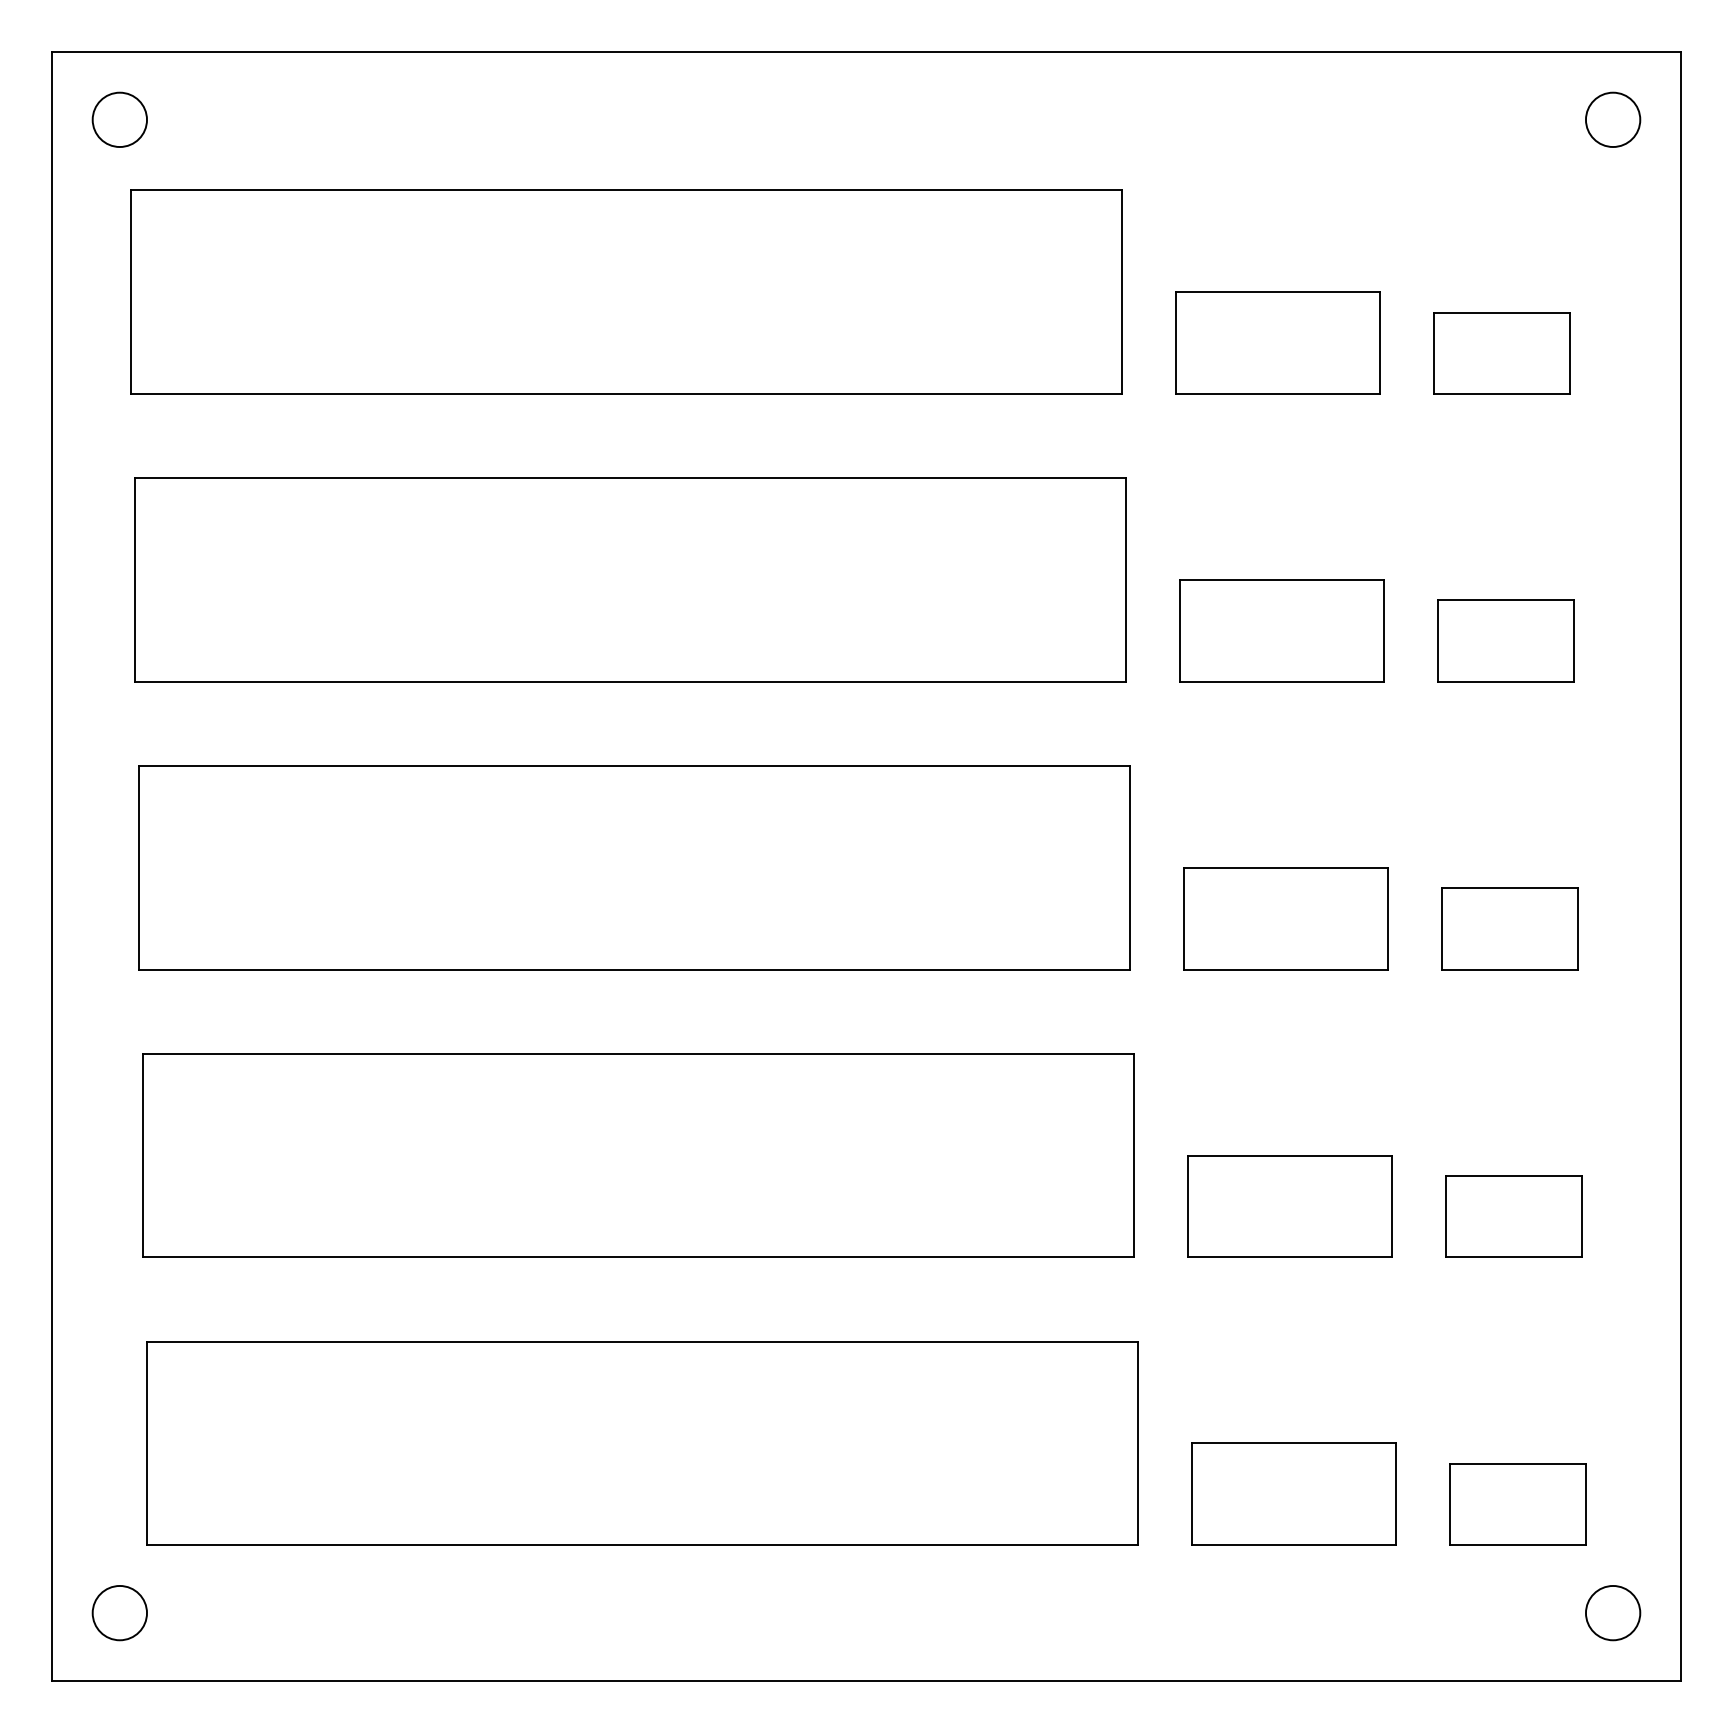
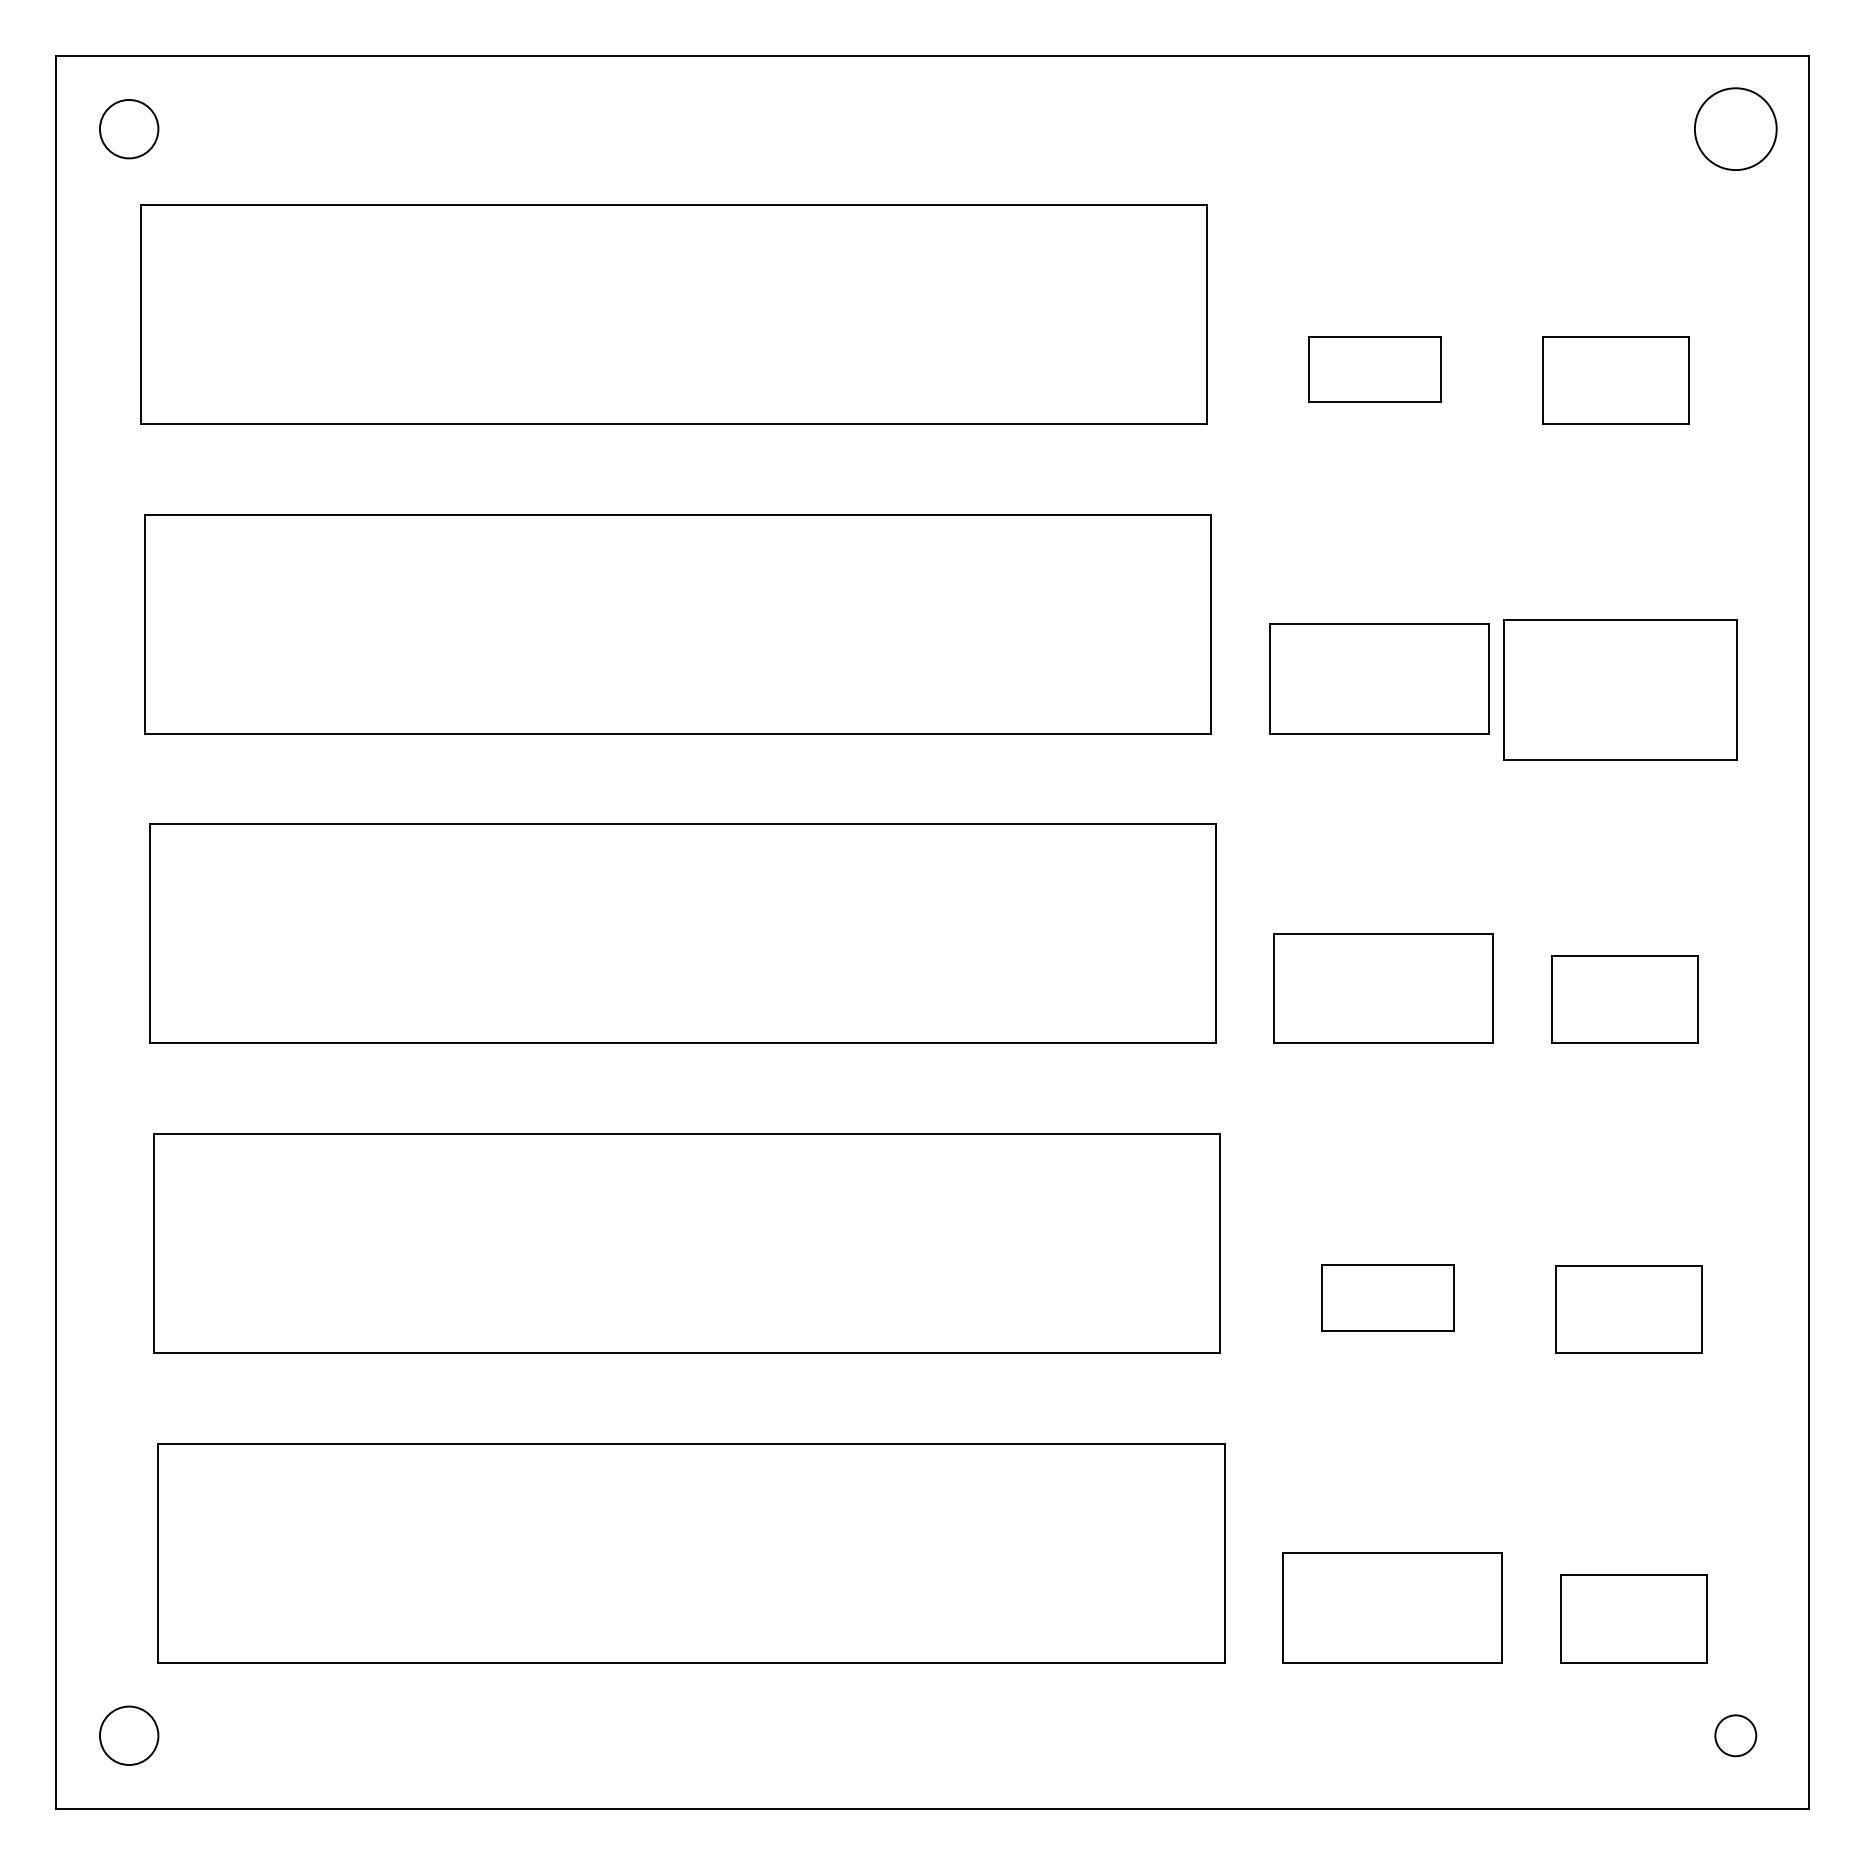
circle: (1612, 119) -> (1735, 128), size x1.4
part: (1277, 342) -> (1374, 368), size x0.6
part: (1505, 640) -> (1620, 689), size x1.6
part: (1289, 1206) -> (1387, 1298), size x0.6
circle: (1612, 1612) -> (1735, 1735), size x0.7

